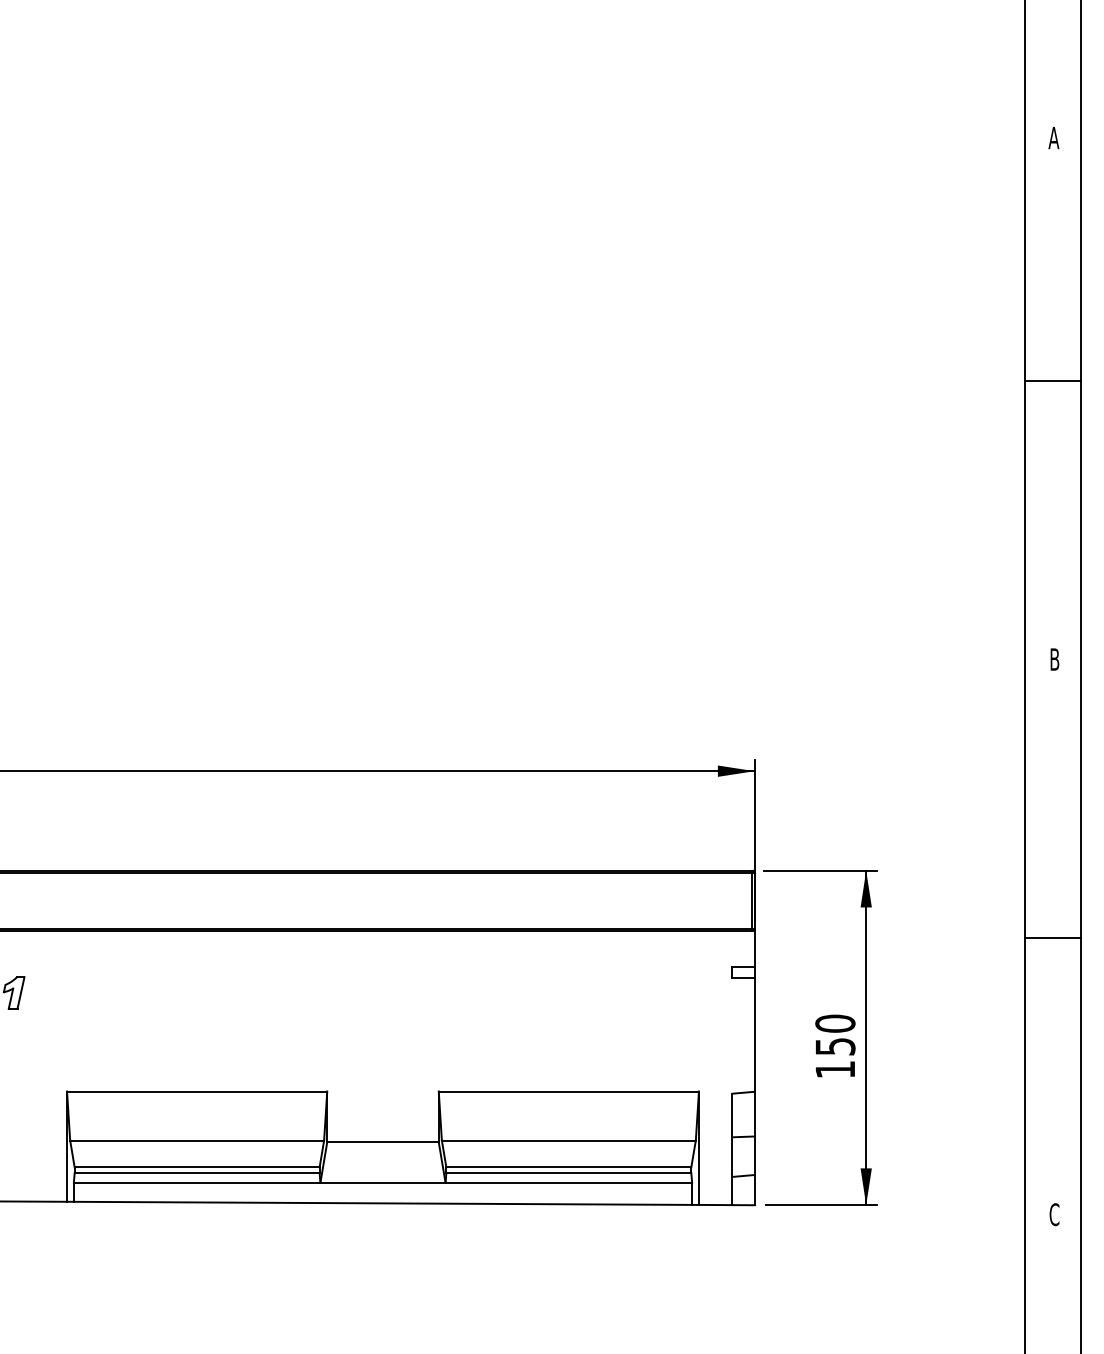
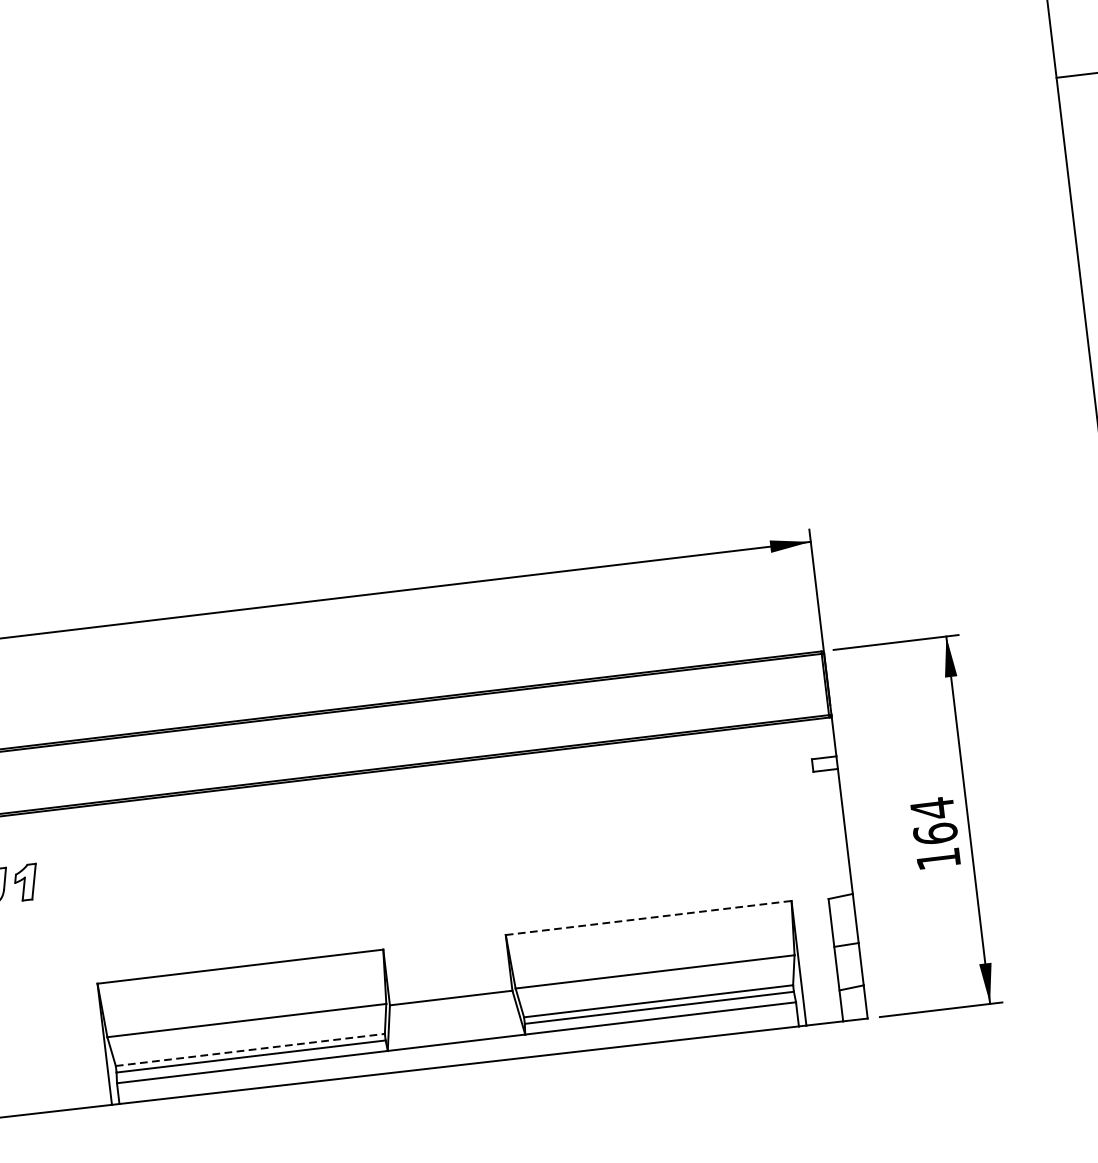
text: (835, 1034) -> (934, 820), 150 -> 164
line: (569, 1091) -> (649, 917), solid -> dashed
line: (197, 1167) -> (250, 1050), solid -> dashed

